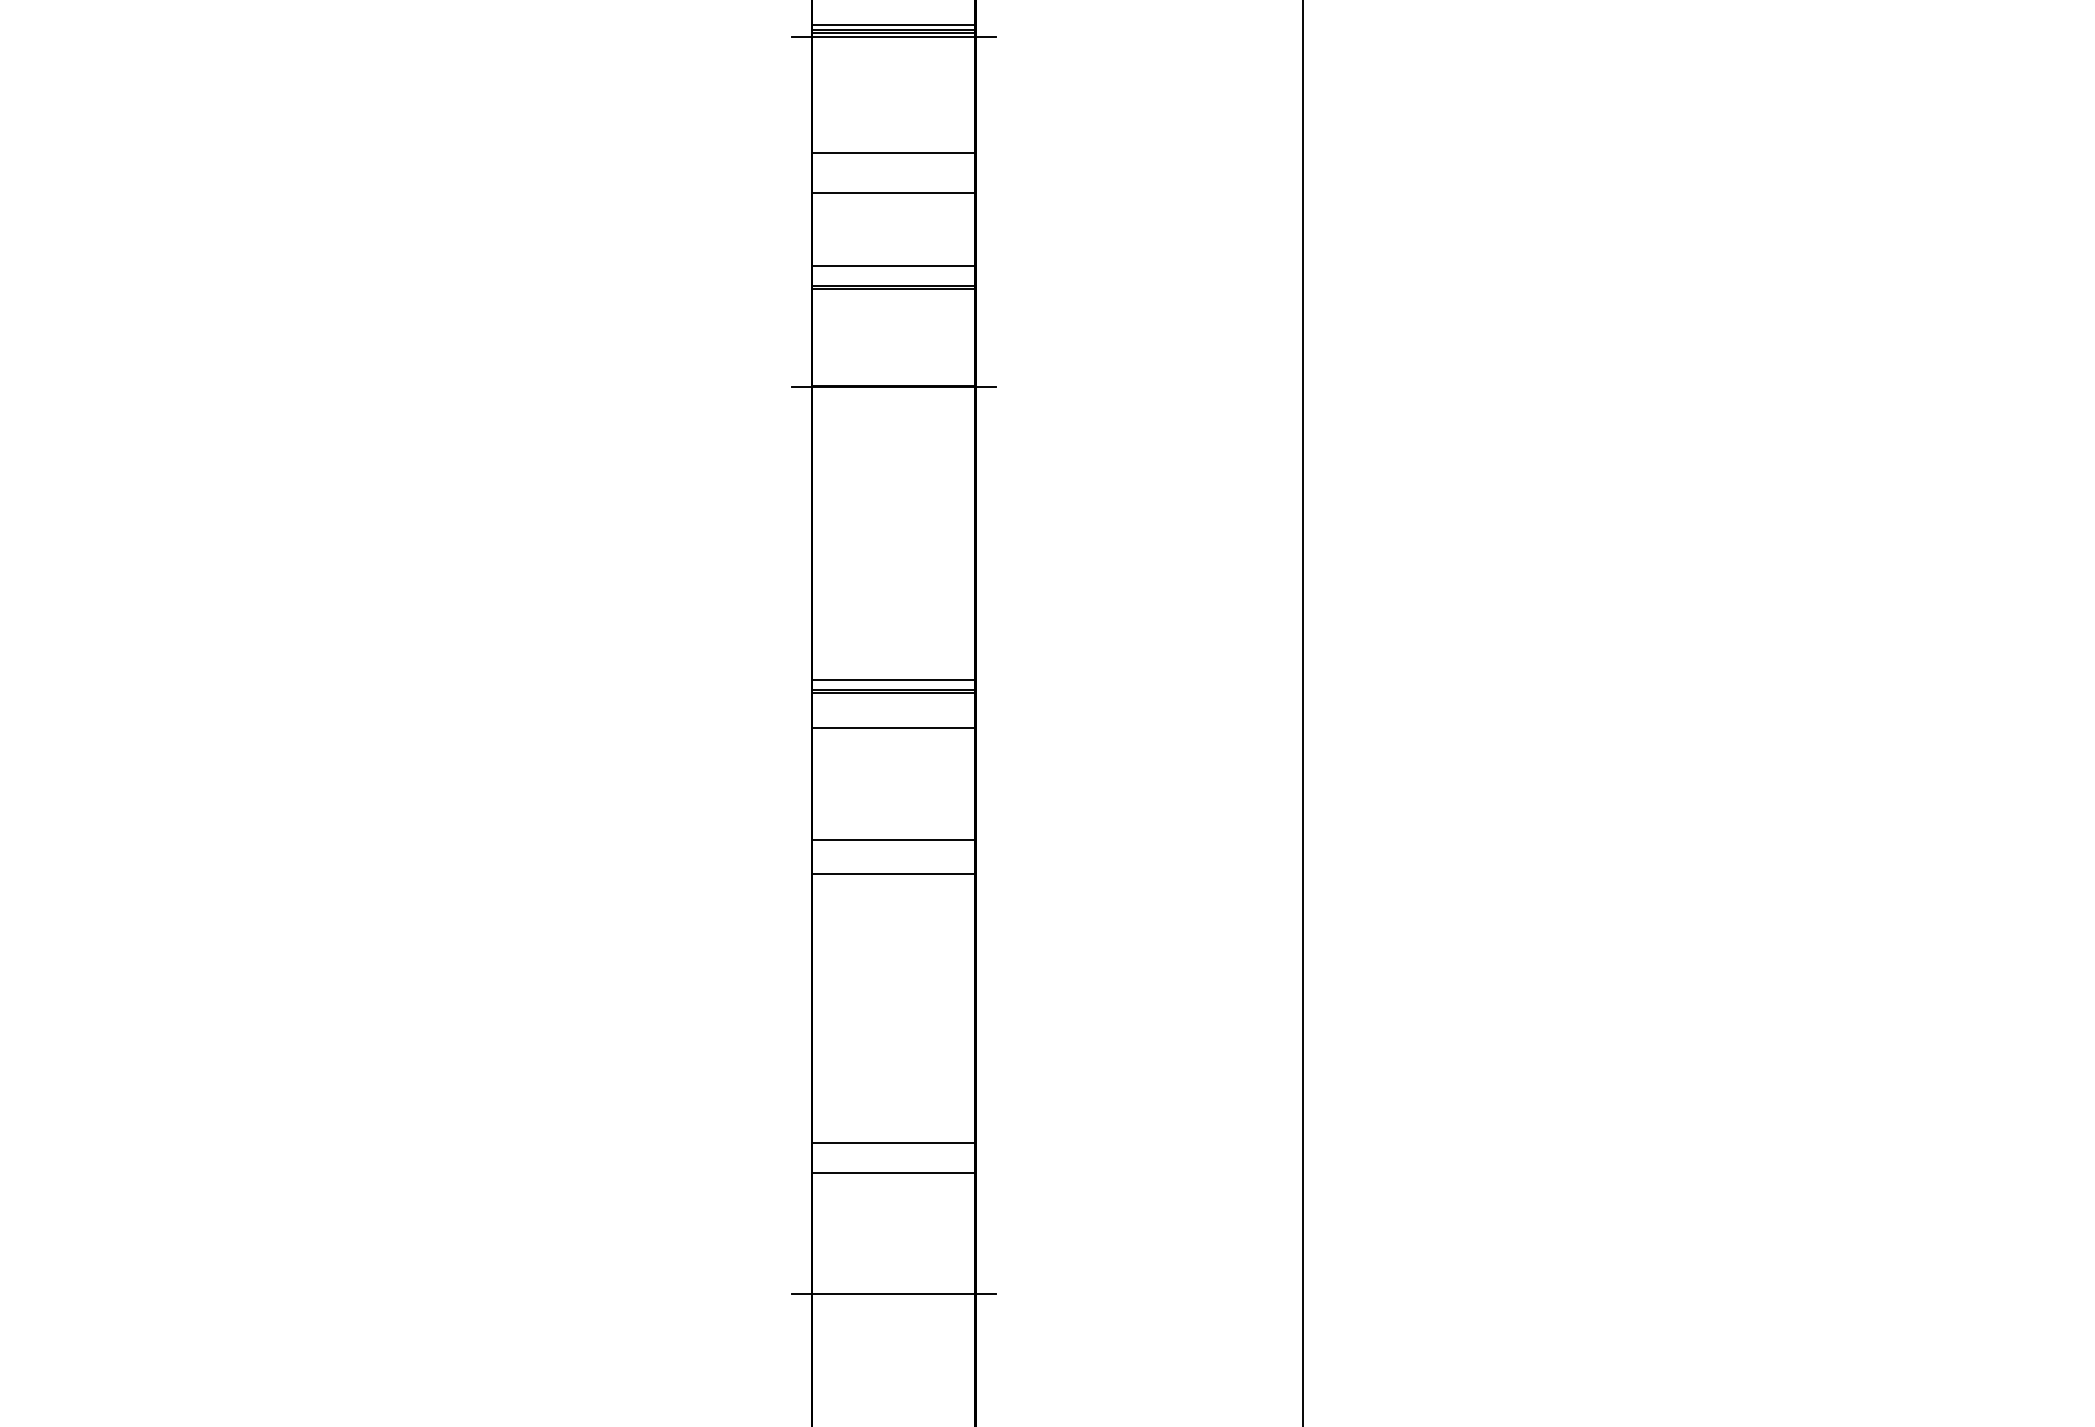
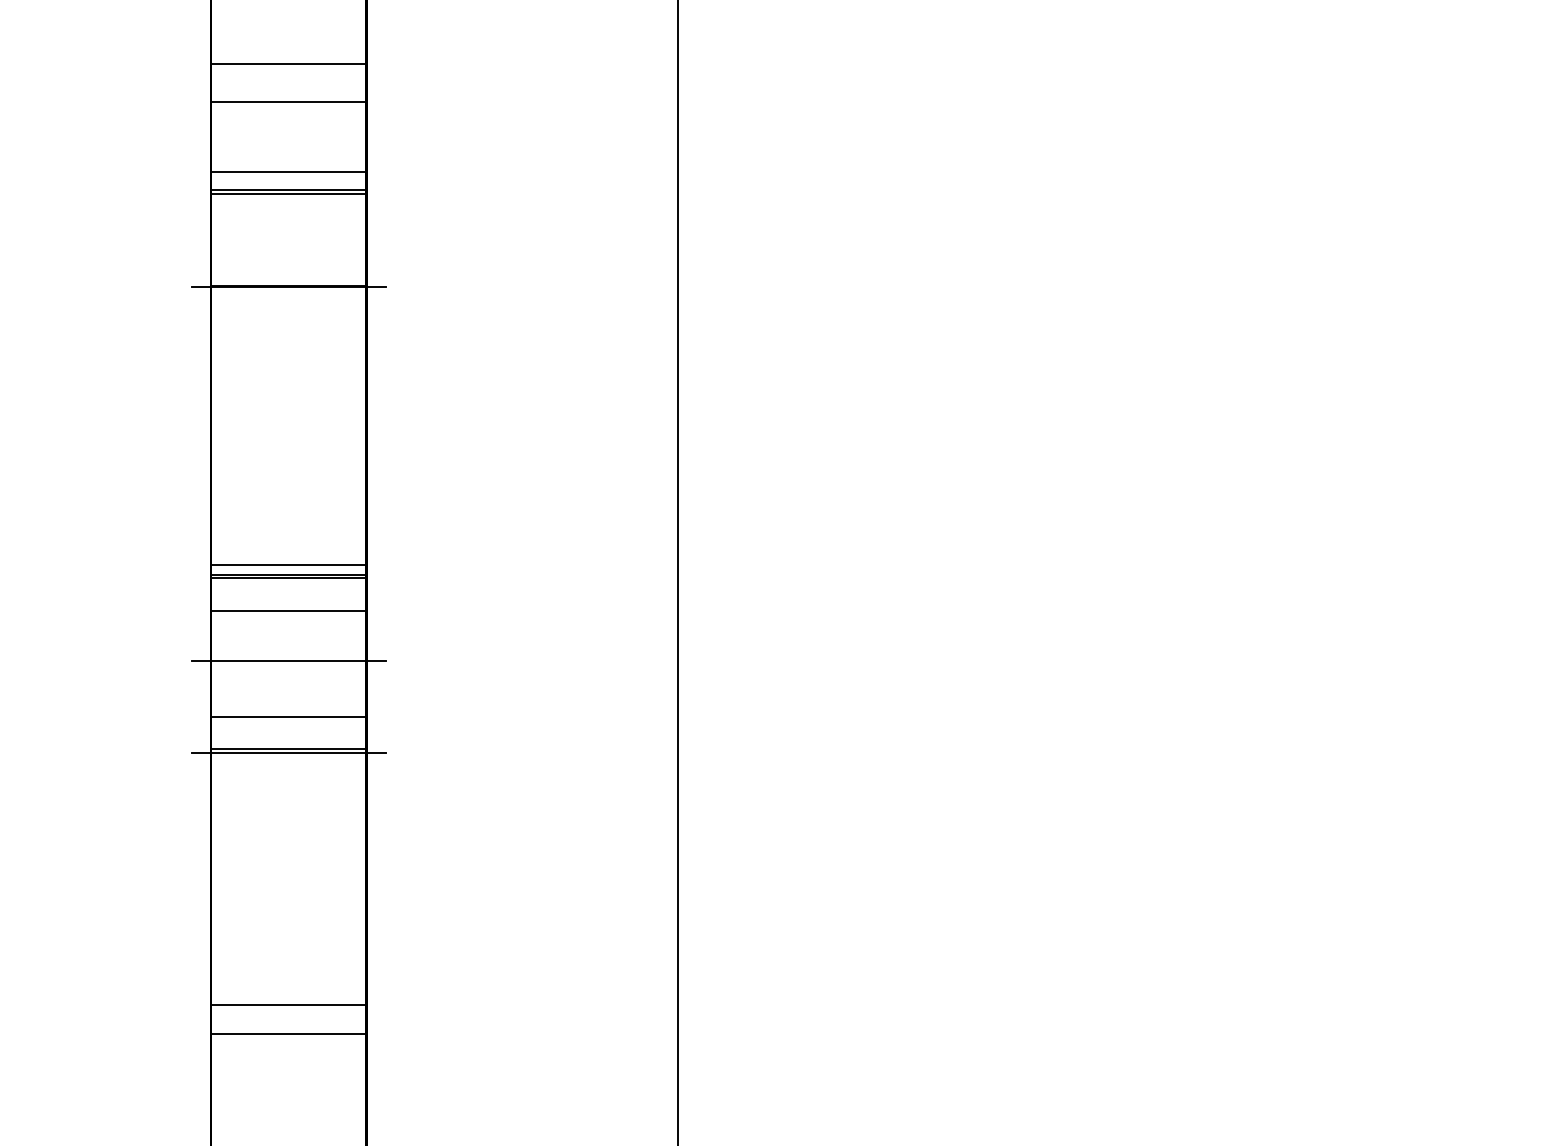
line: (893, 781) -> (288, 661), added
line: (893, 877) -> (288, 752), added

